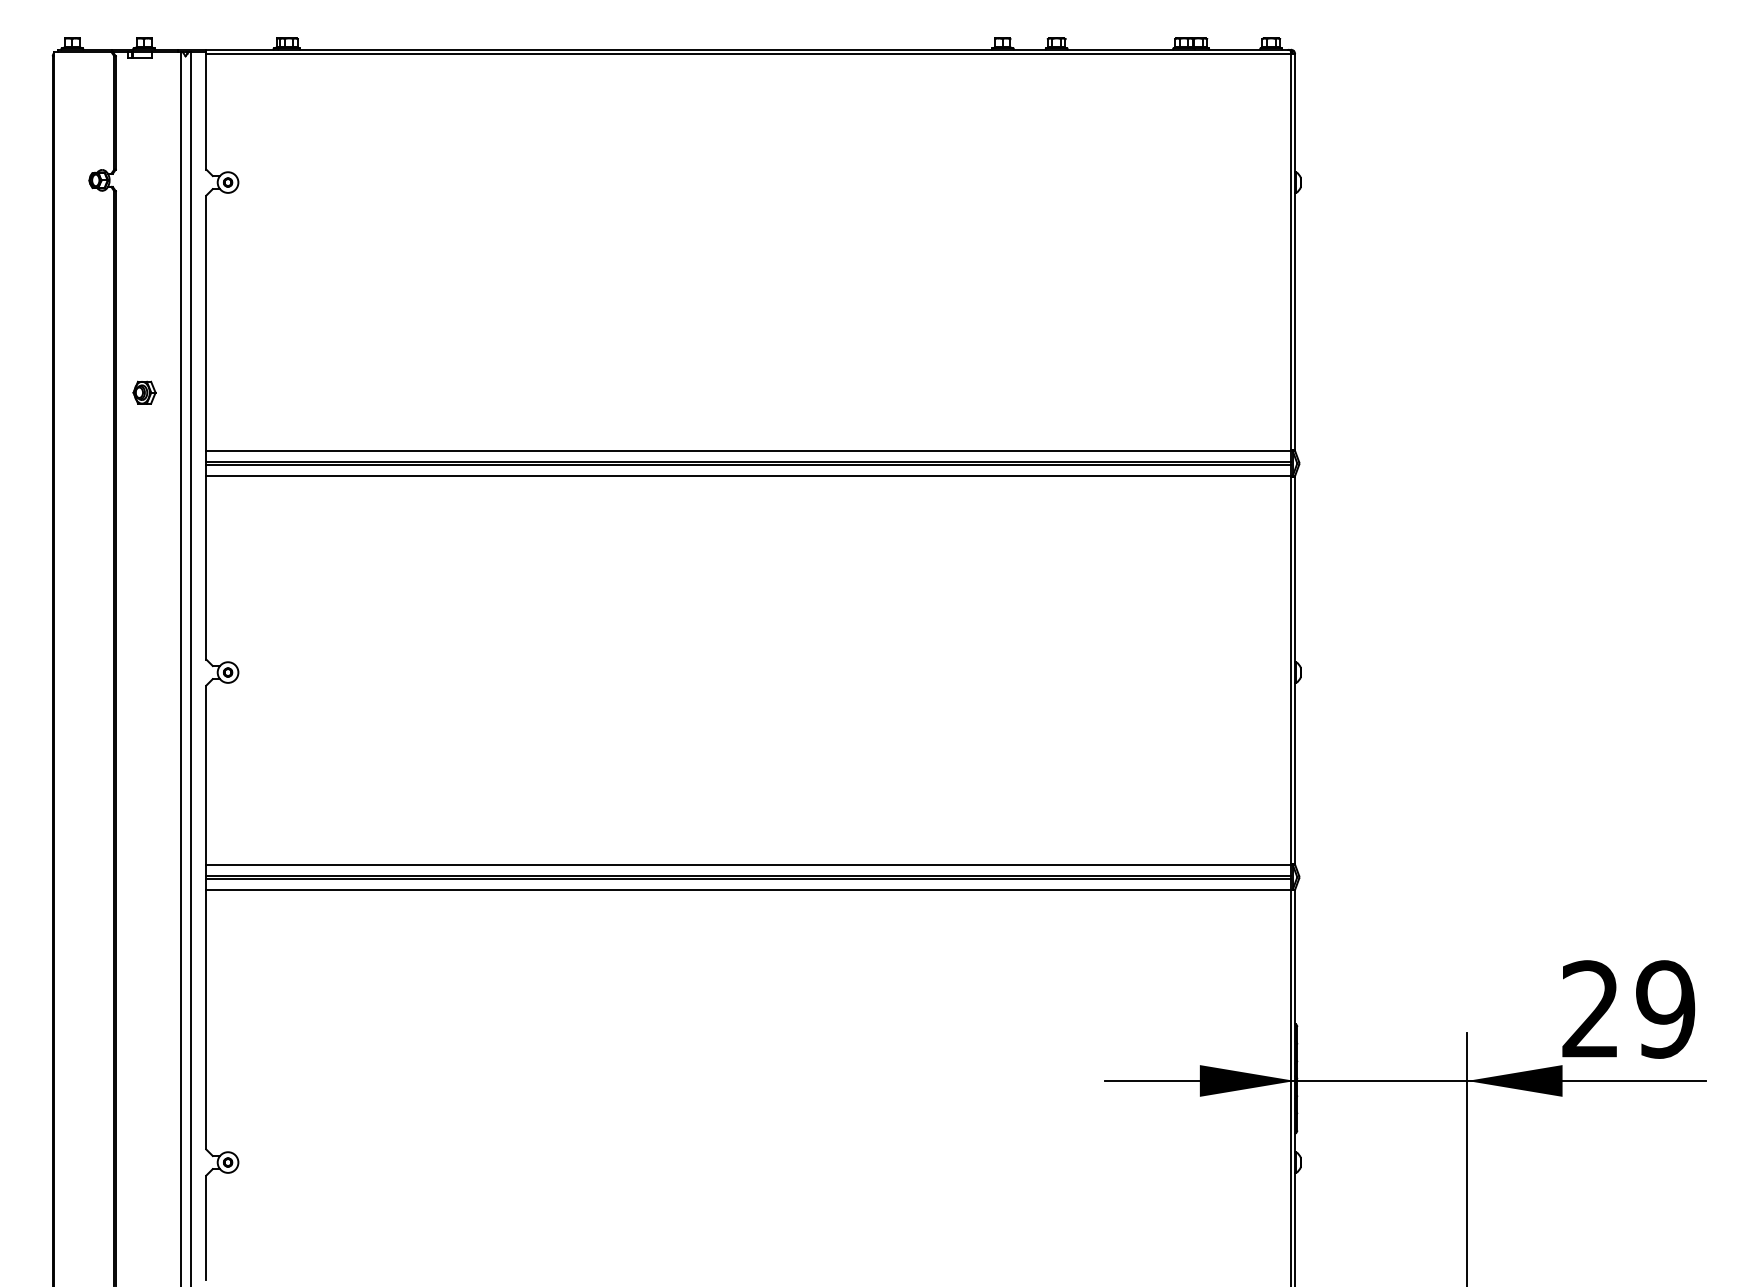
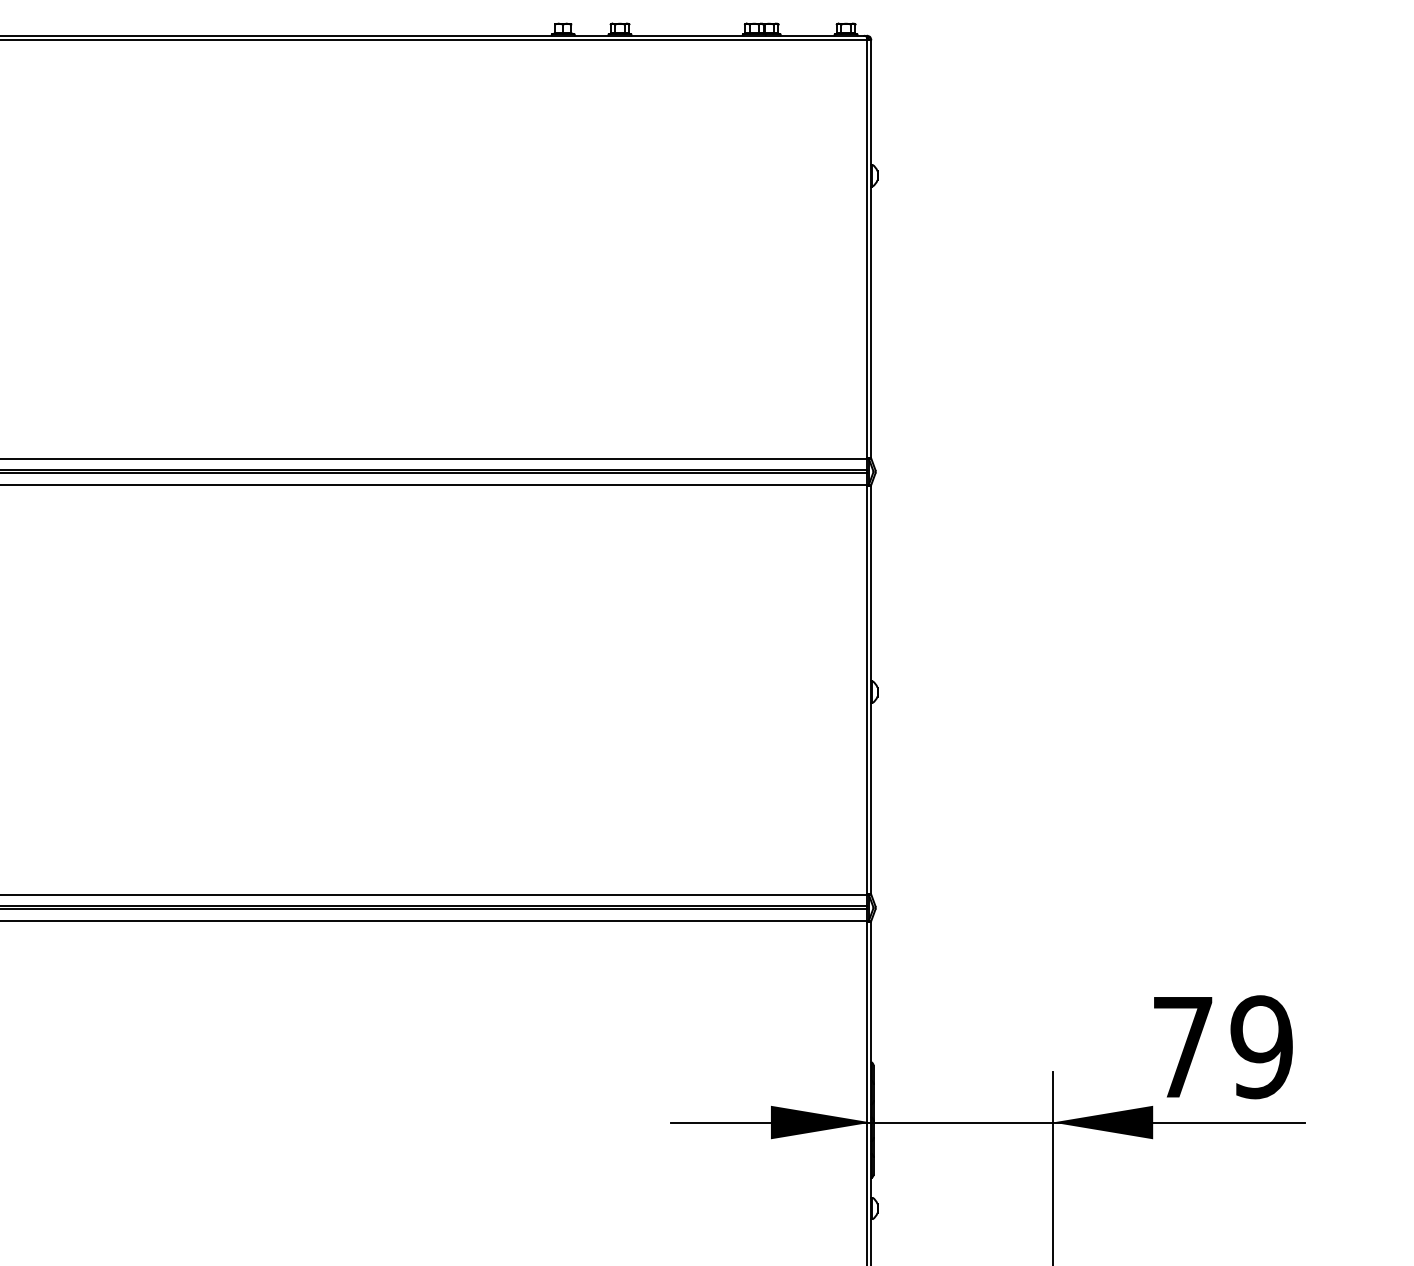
text: (1590, 1008) -> (1182, 1046), 29 -> 79

